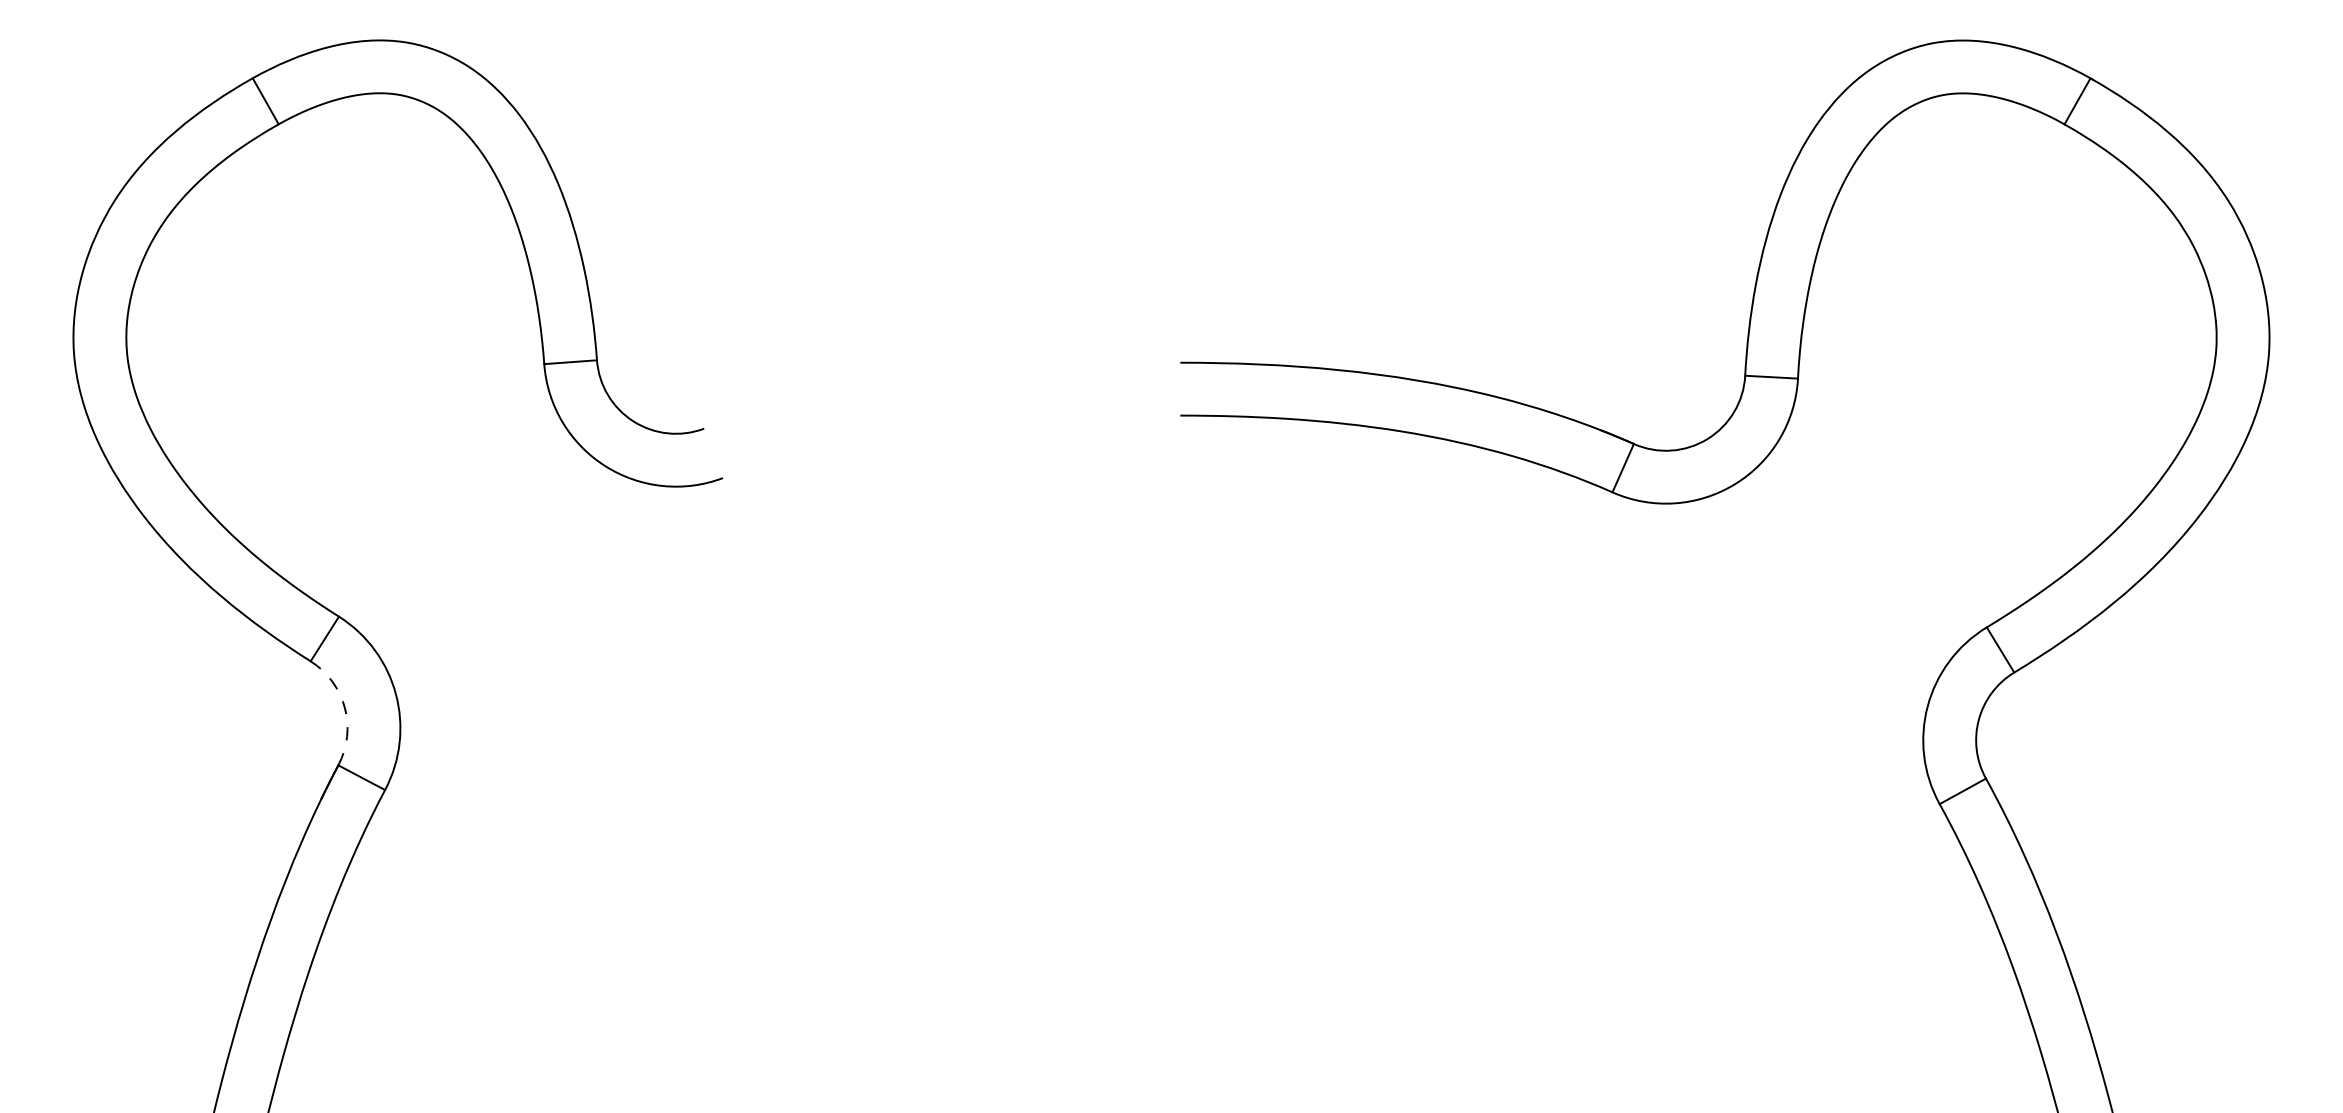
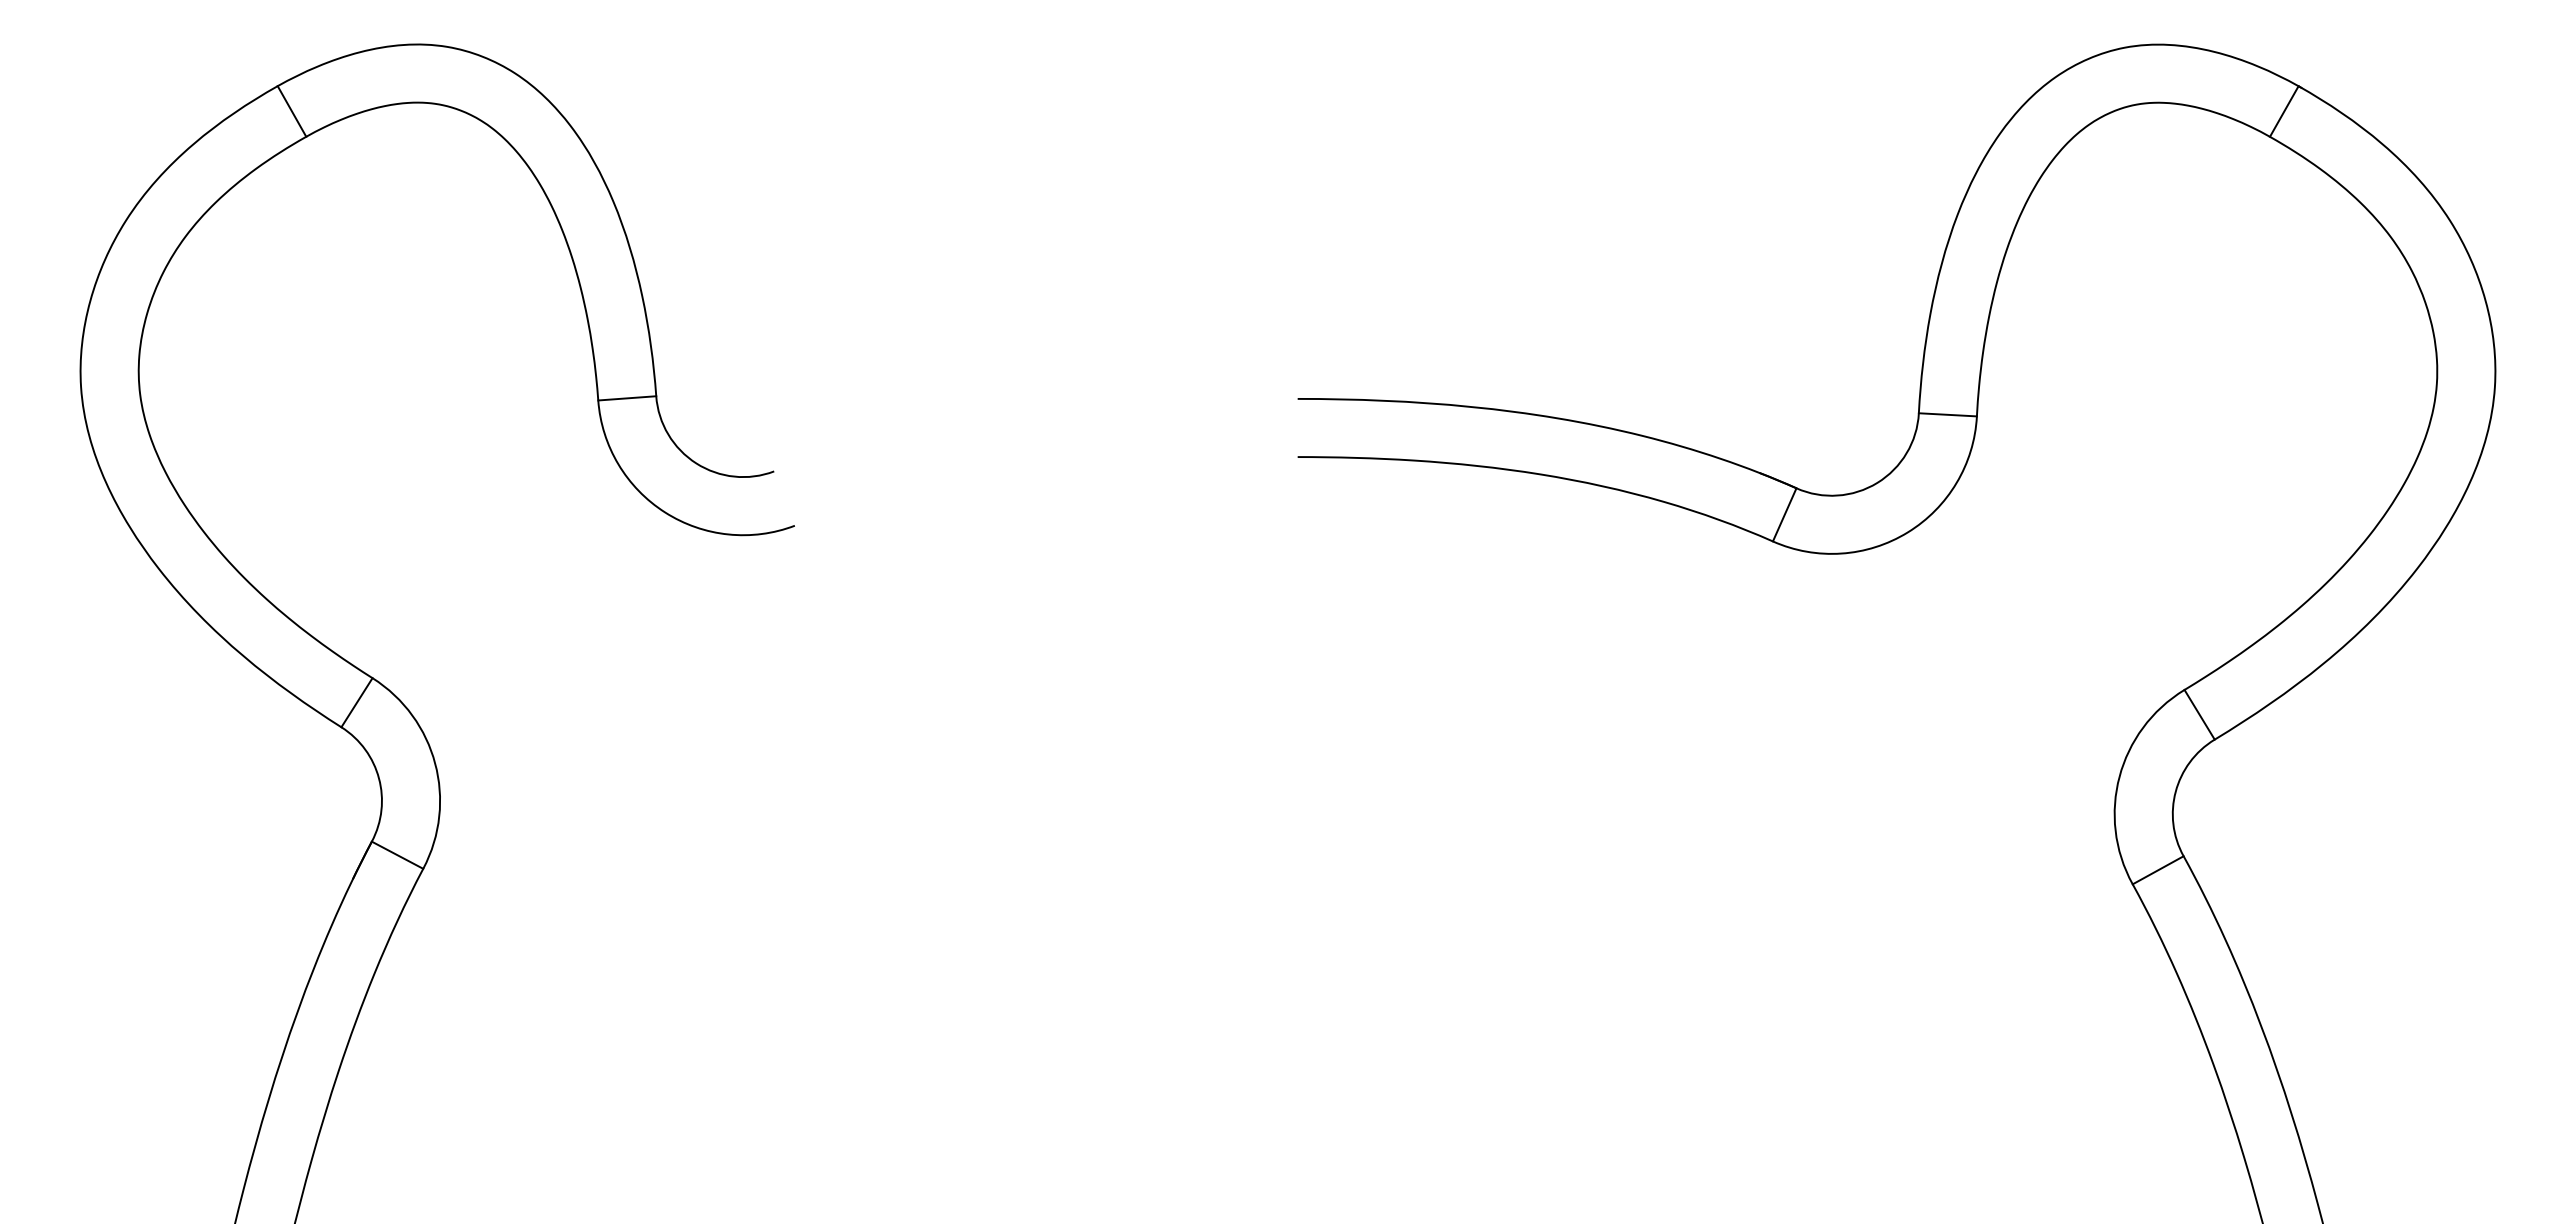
arc: (345, 707) -> (379, 778), dashed -> solid

